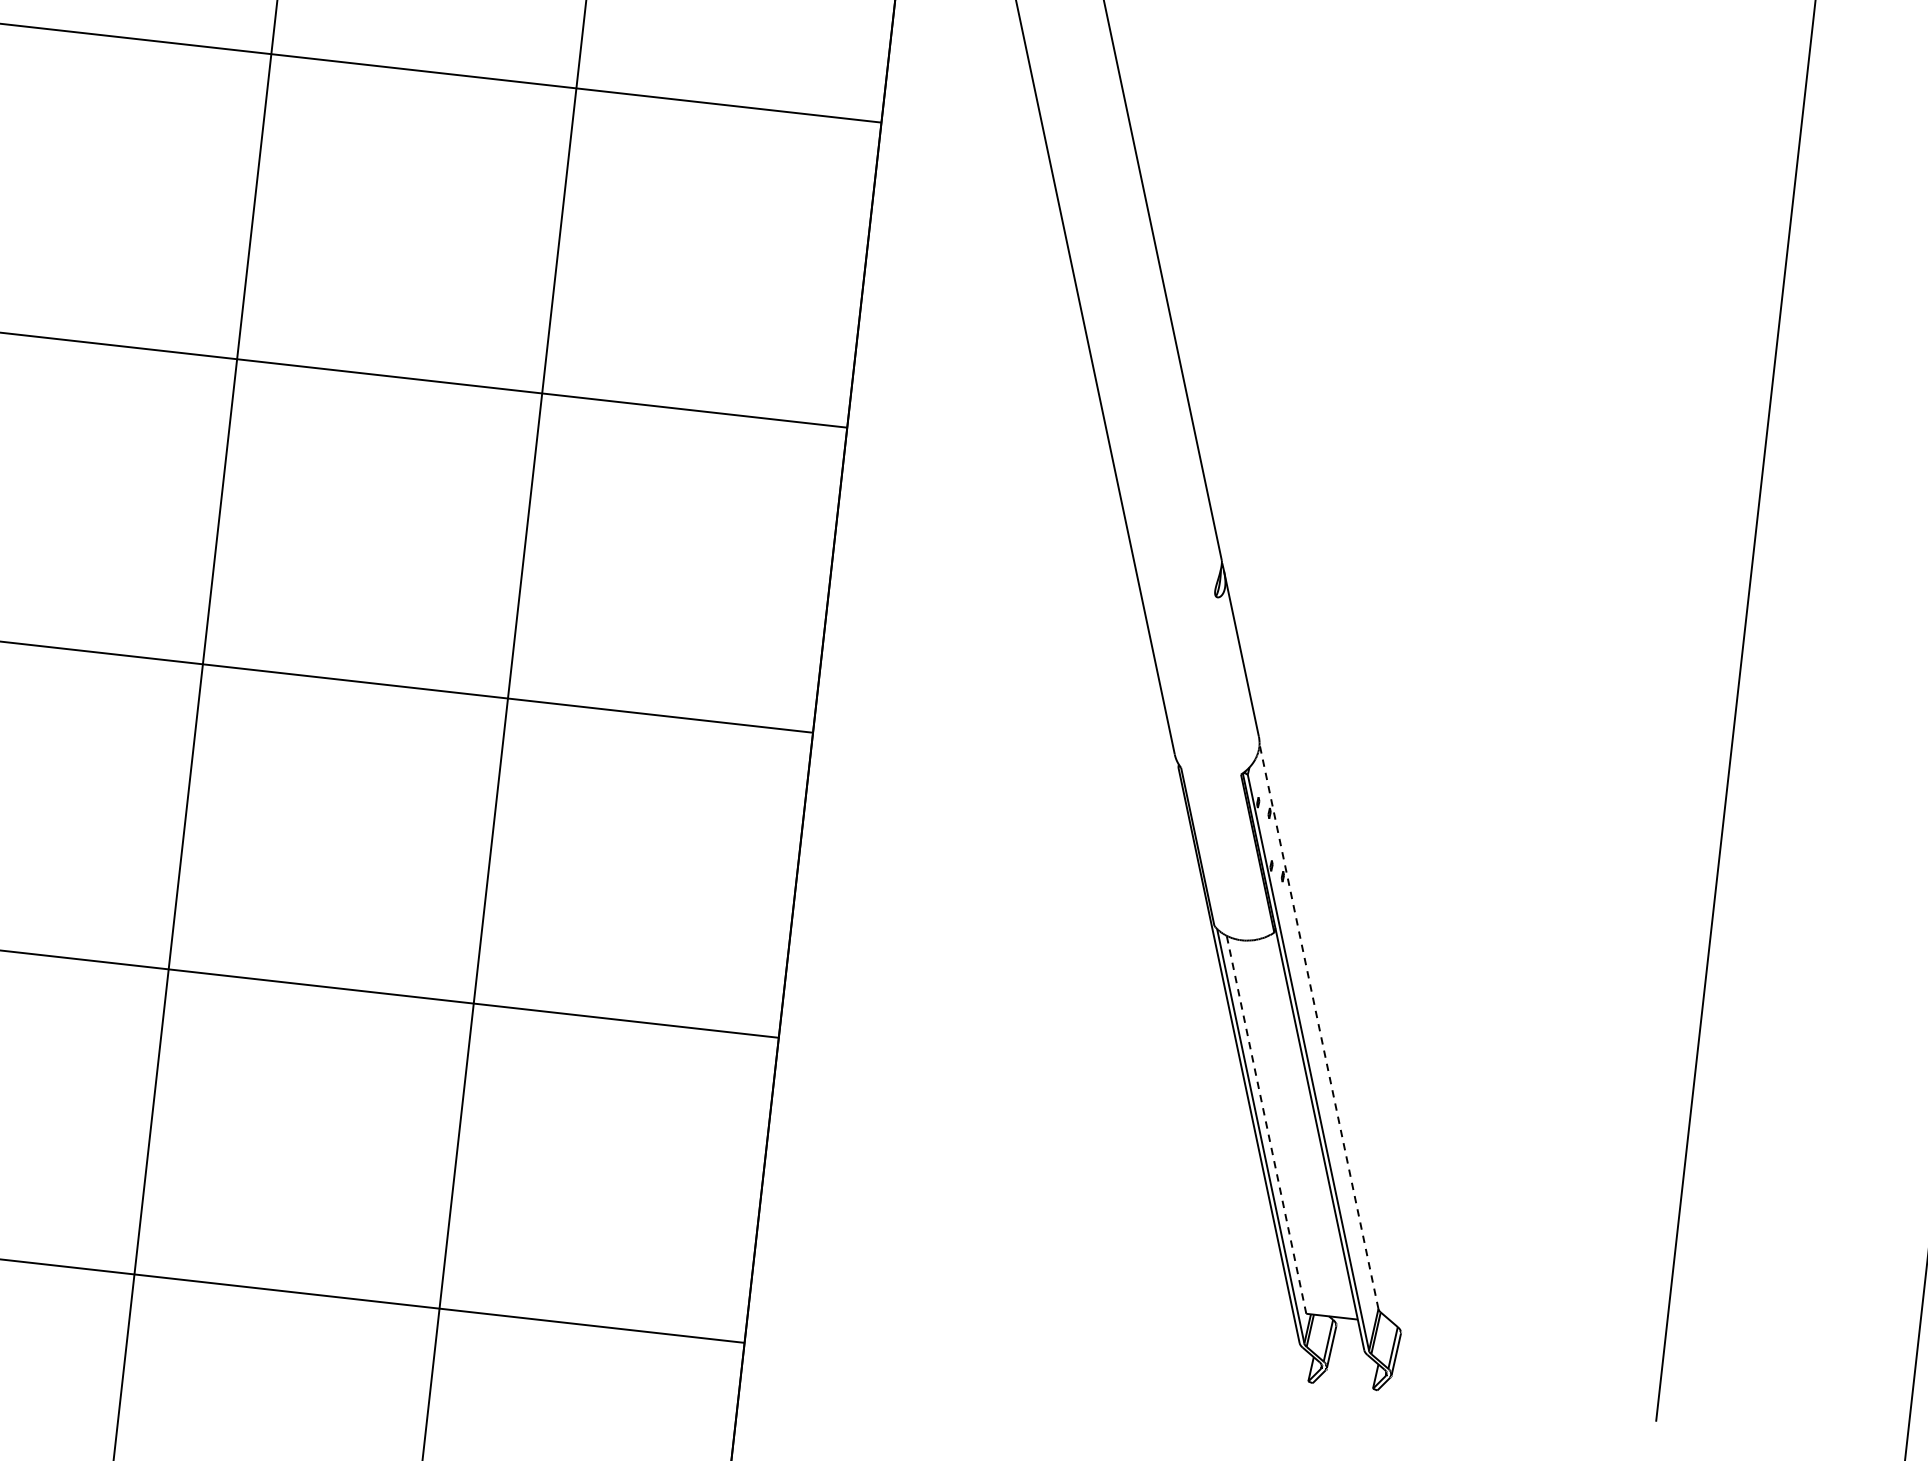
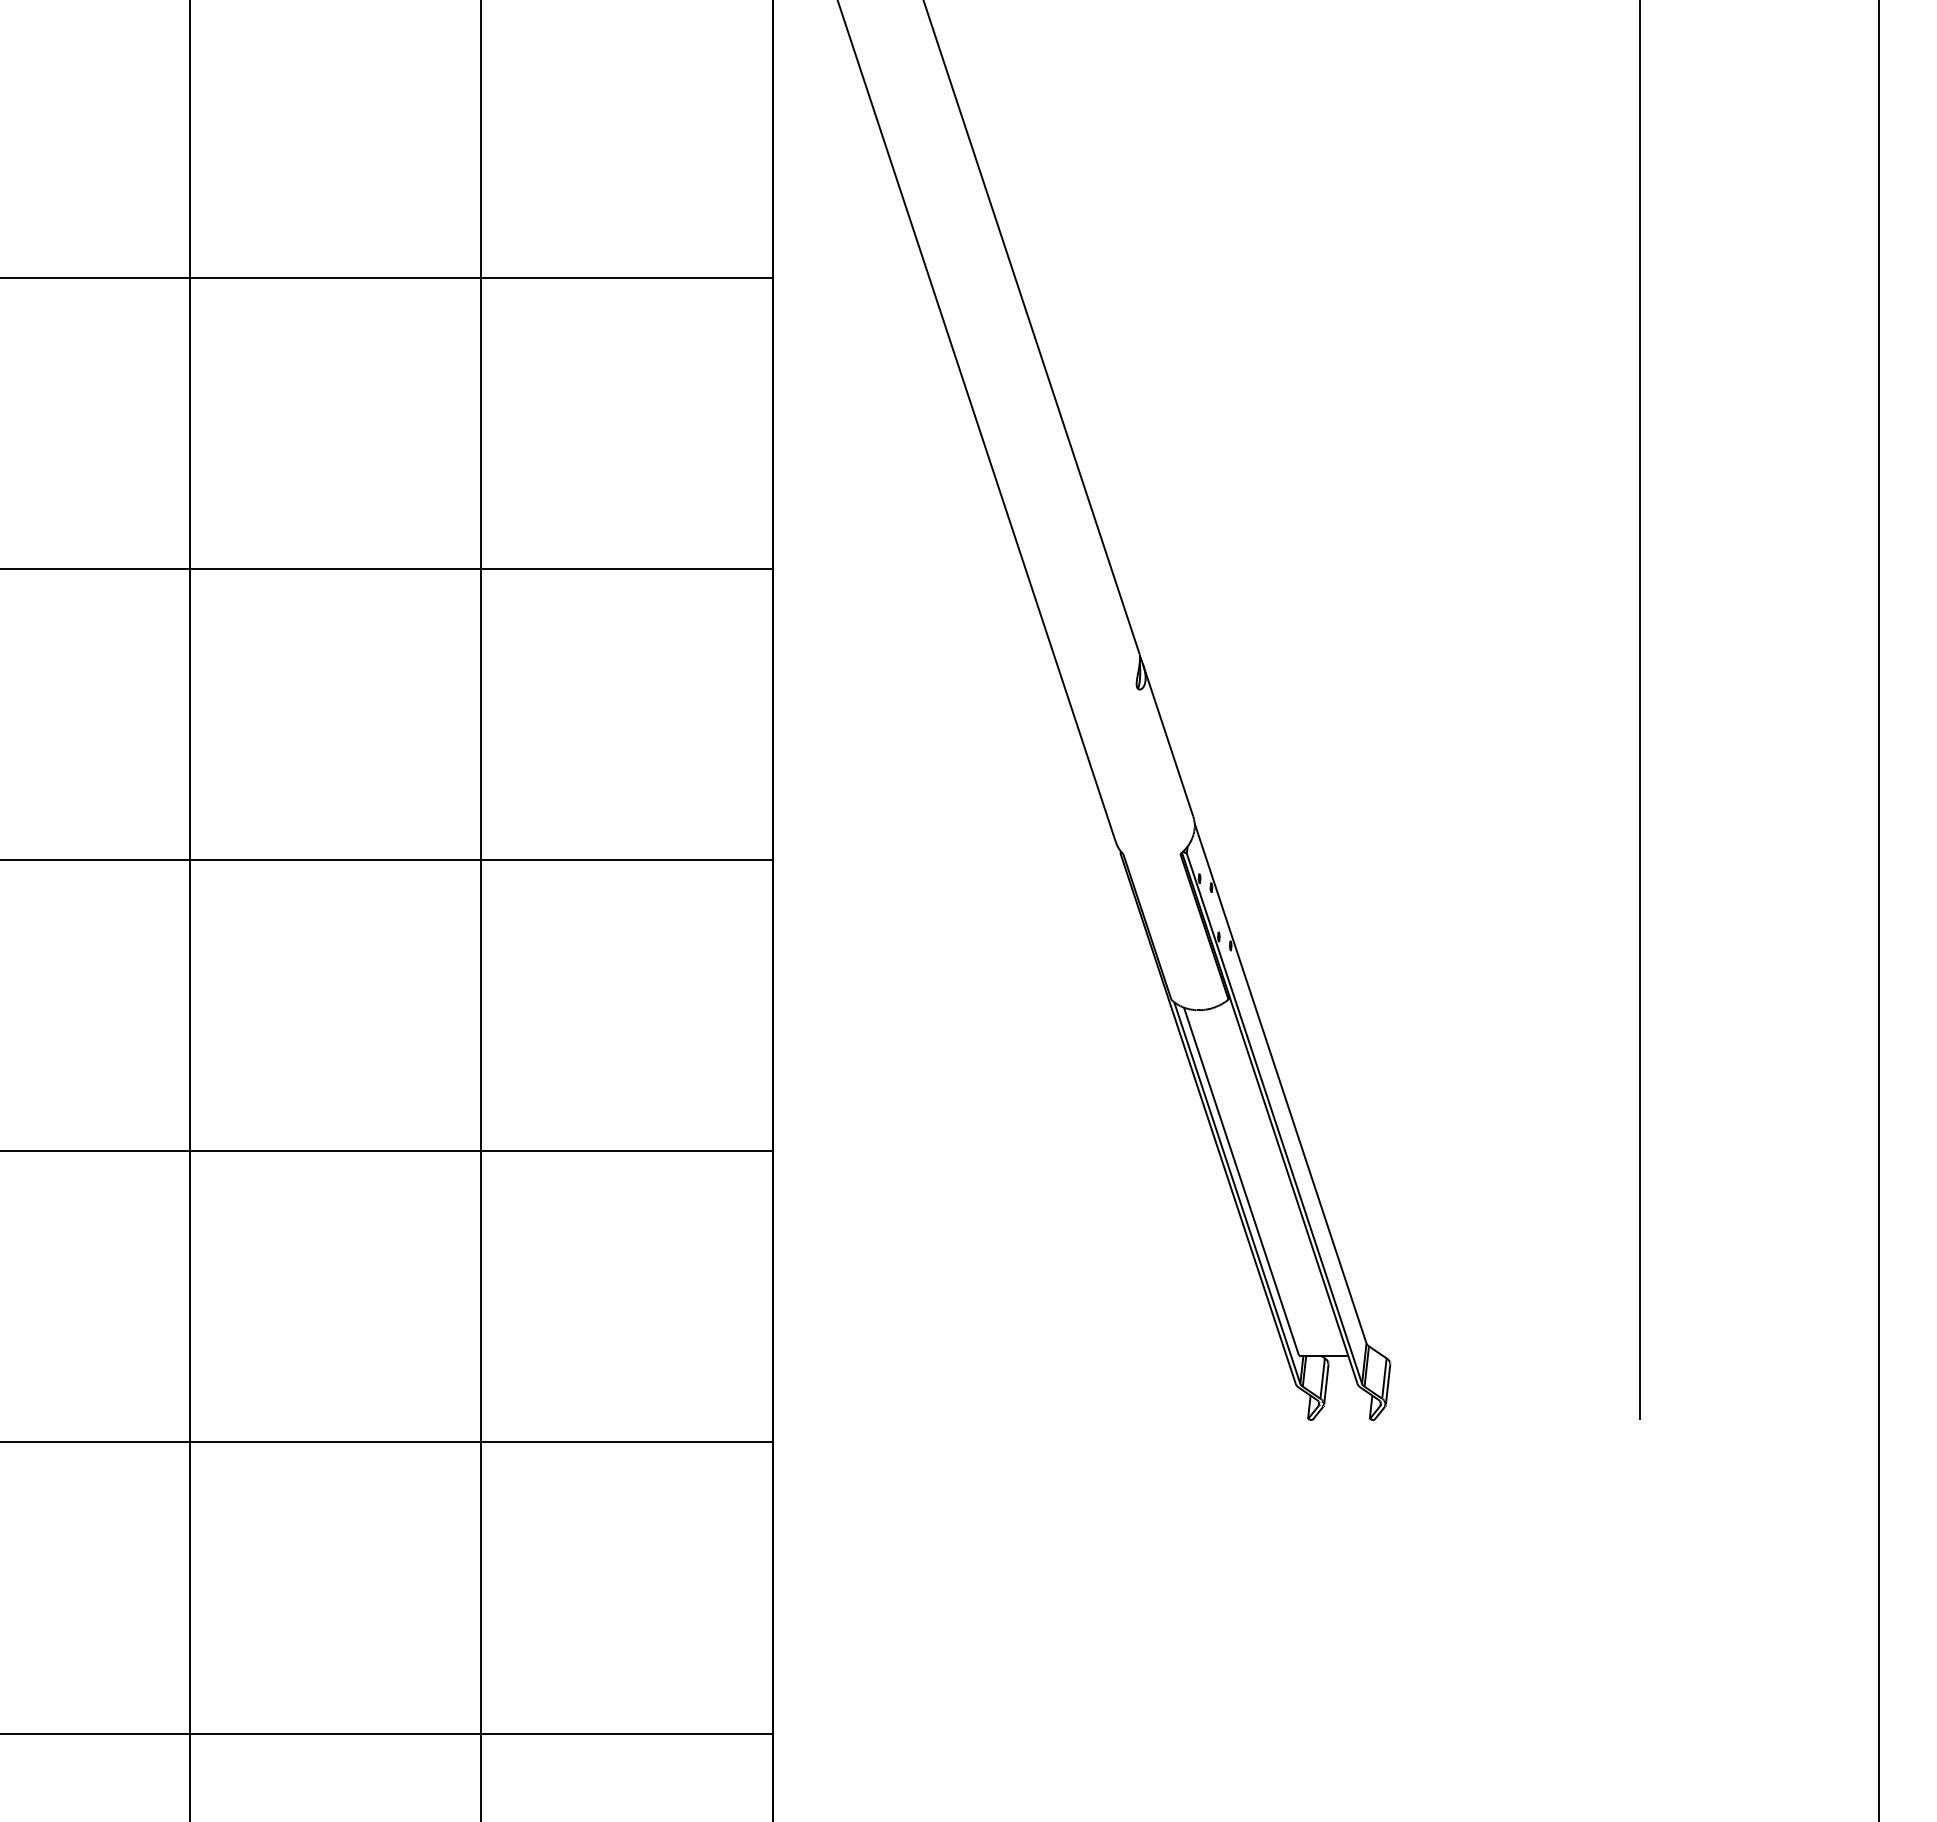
line: (1318, 1026) -> (1280, 1083), dashed -> solid
line: (1266, 1124) -> (1241, 1181), dashed -> solid

